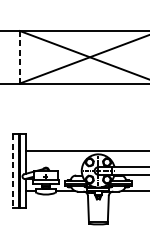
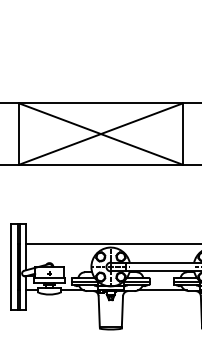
line: (20, 57) -> (19, 134), dashed -> solid
line: (13, 170) -> (11, 266), dashed -> solid

